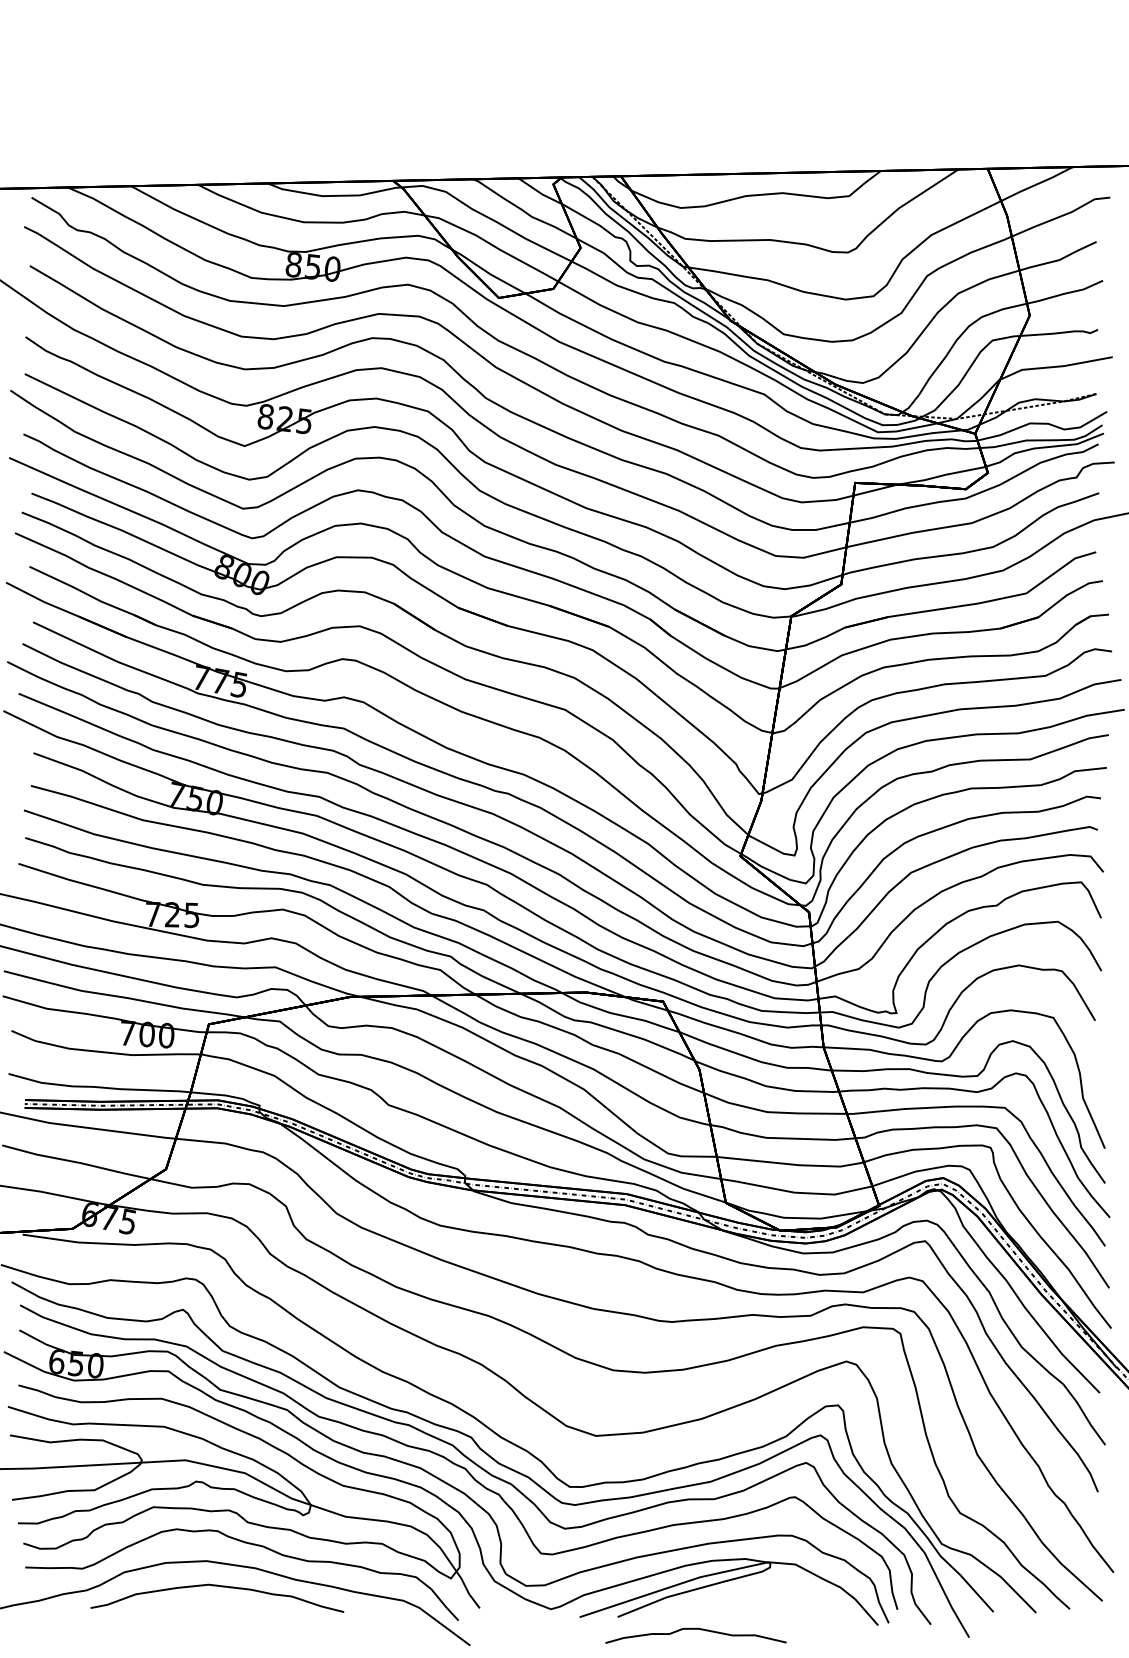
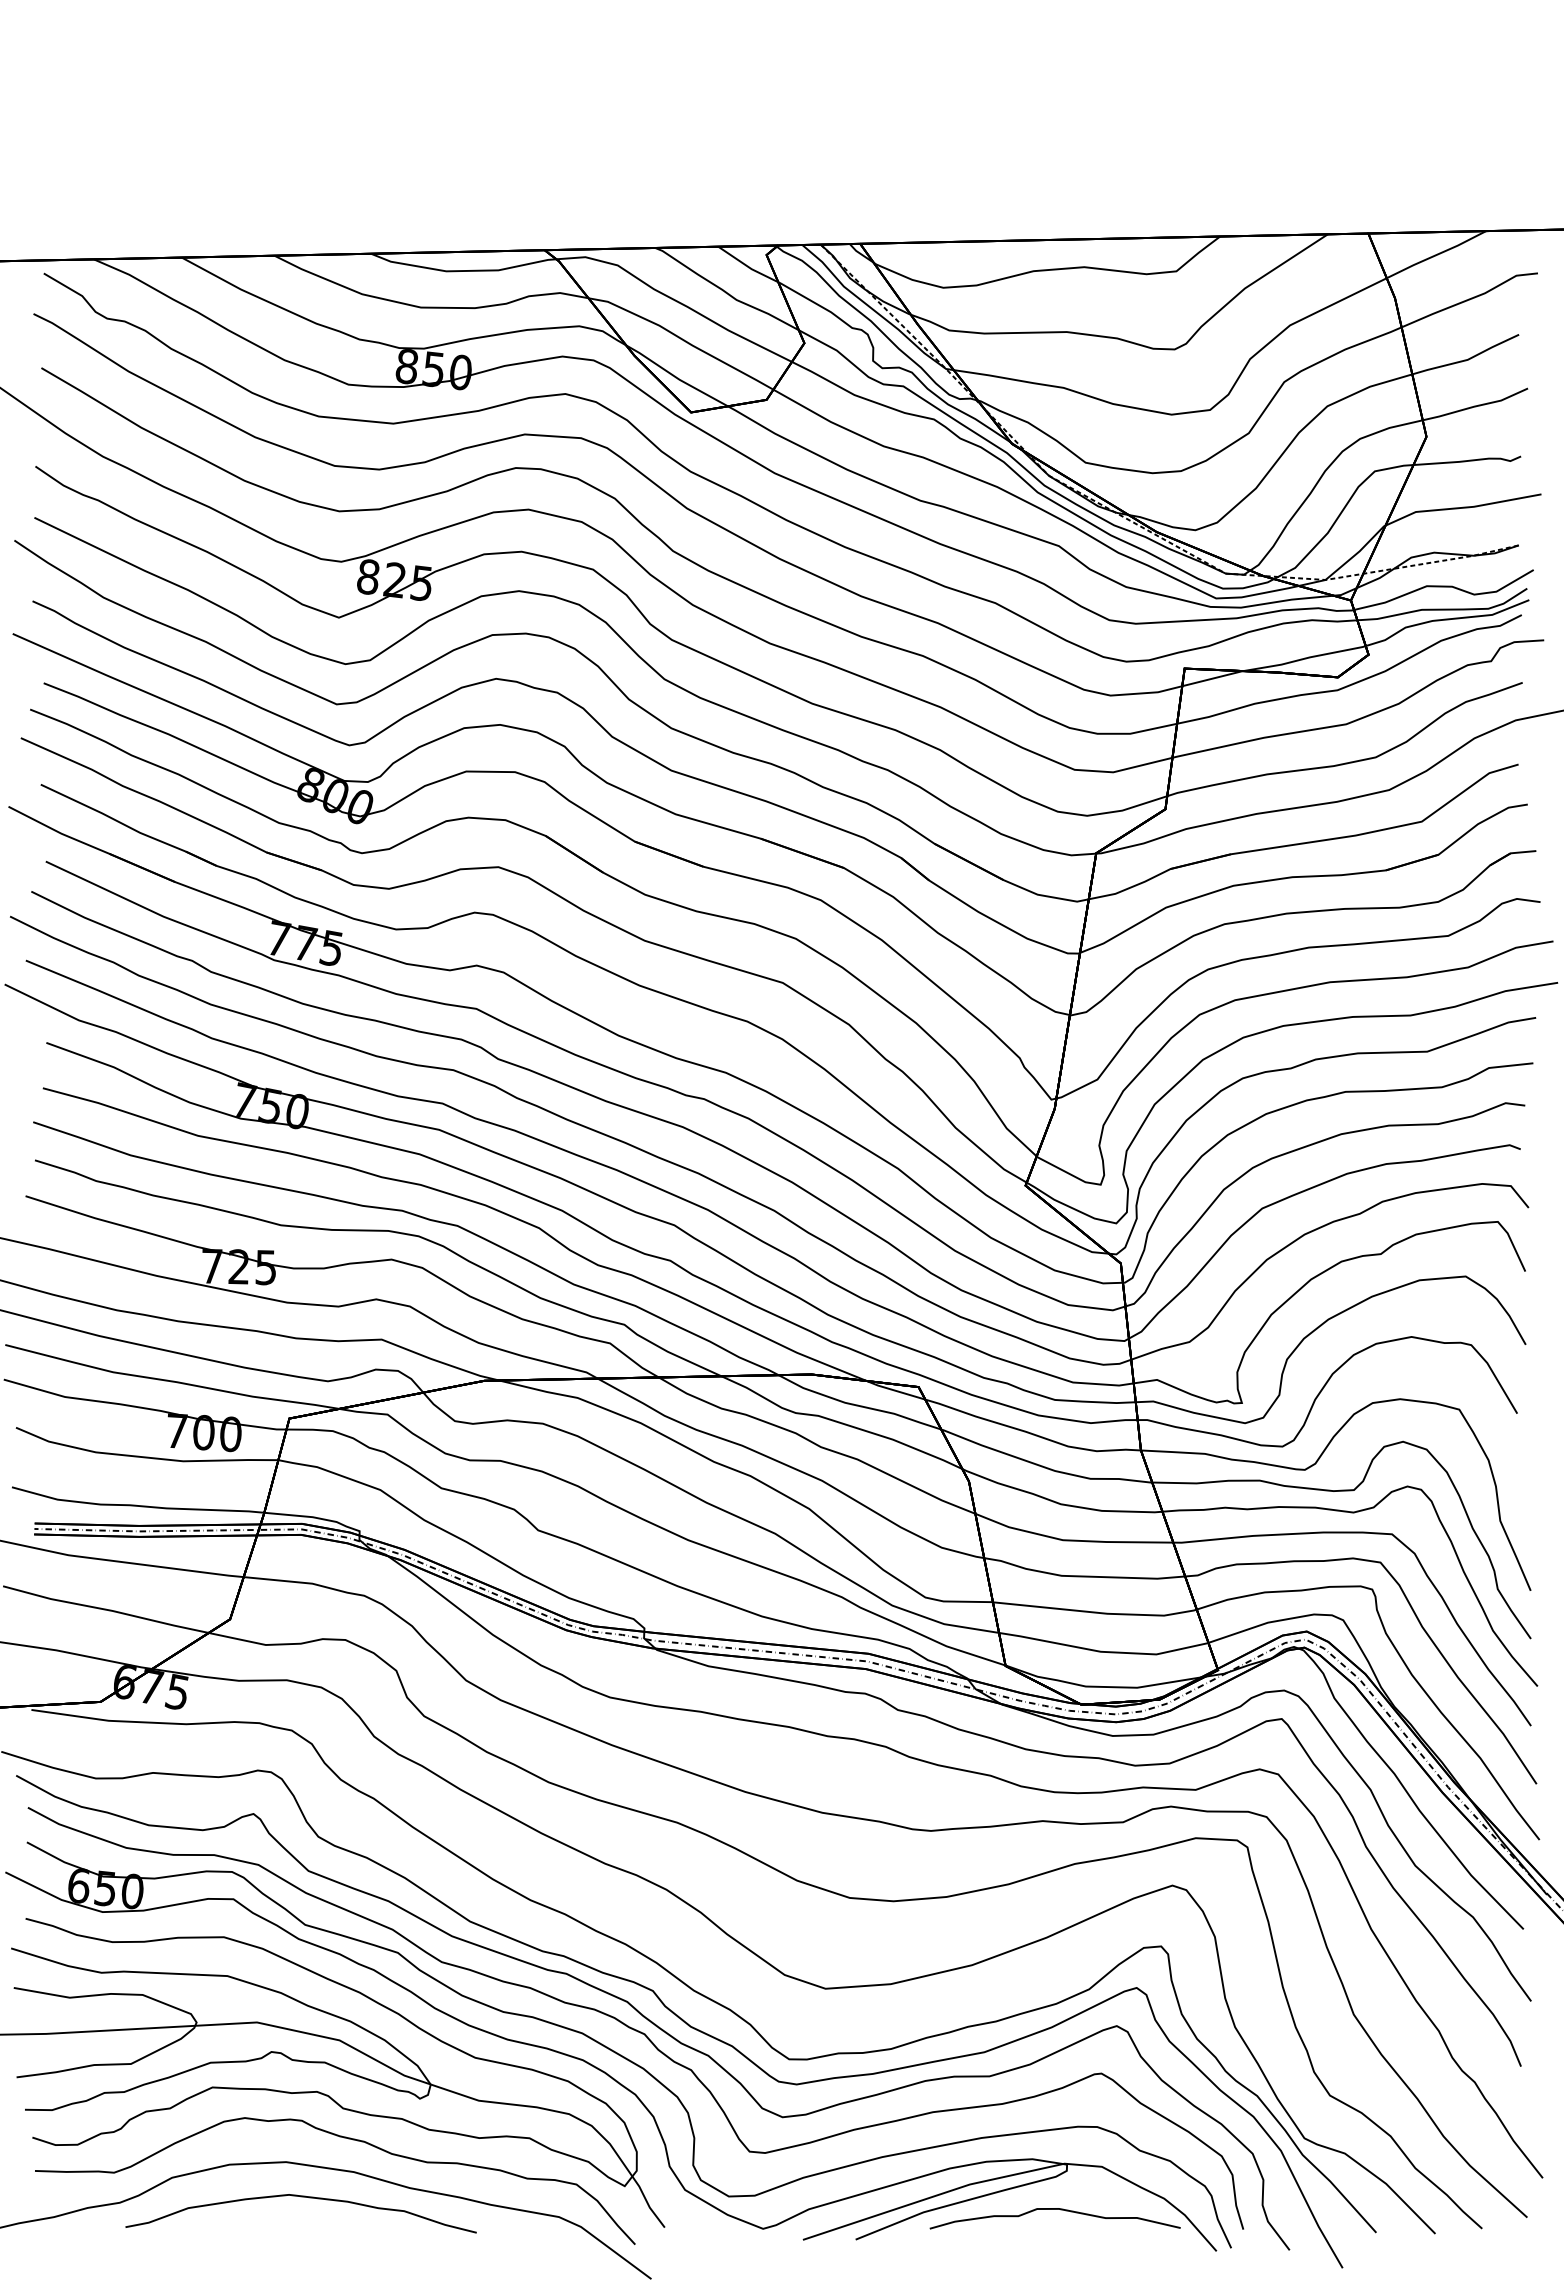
curve: (695, 1629) -> (1054, 2209), moved

